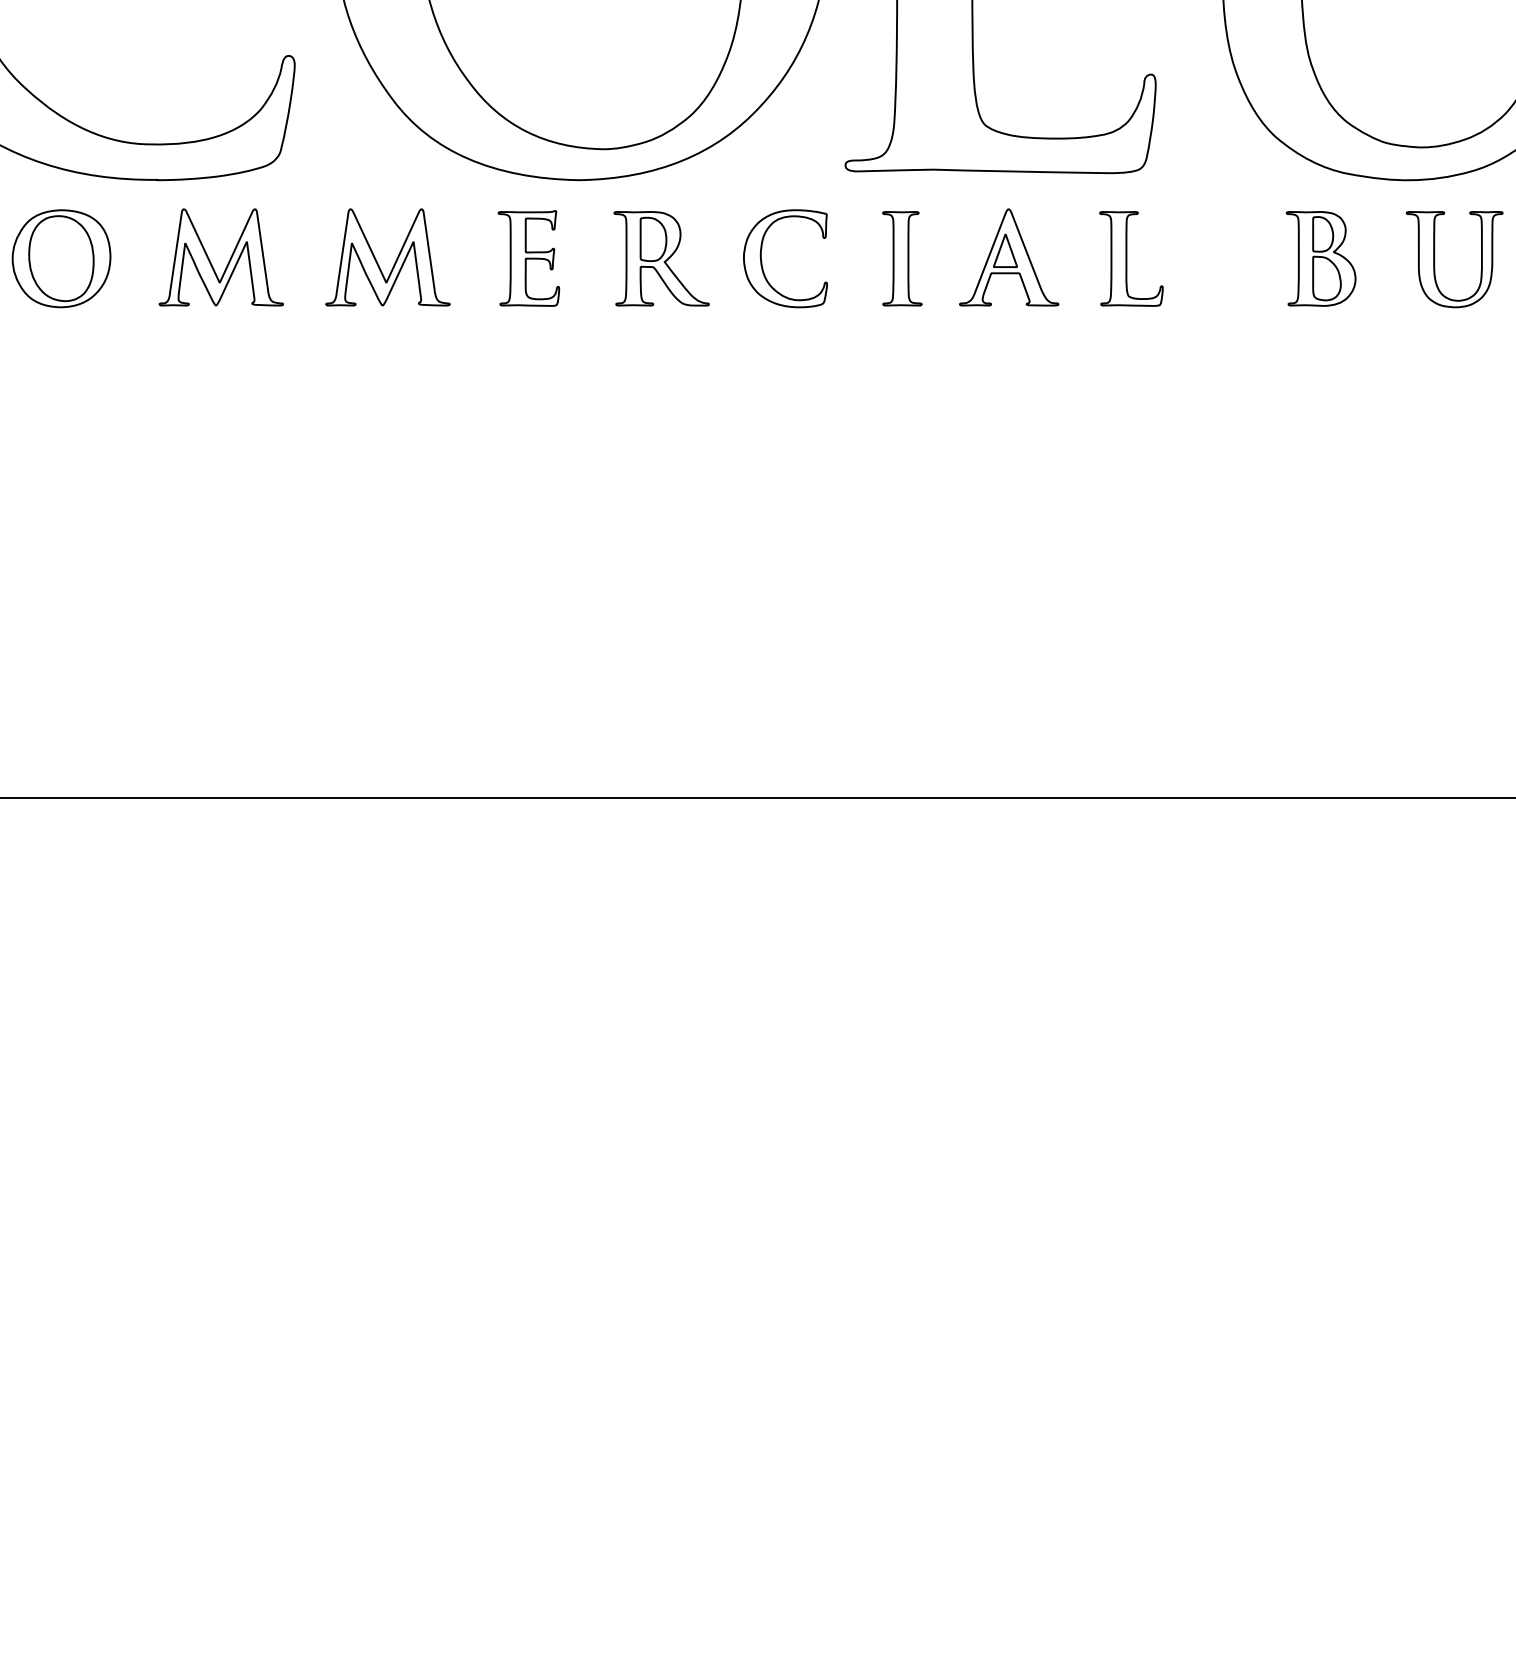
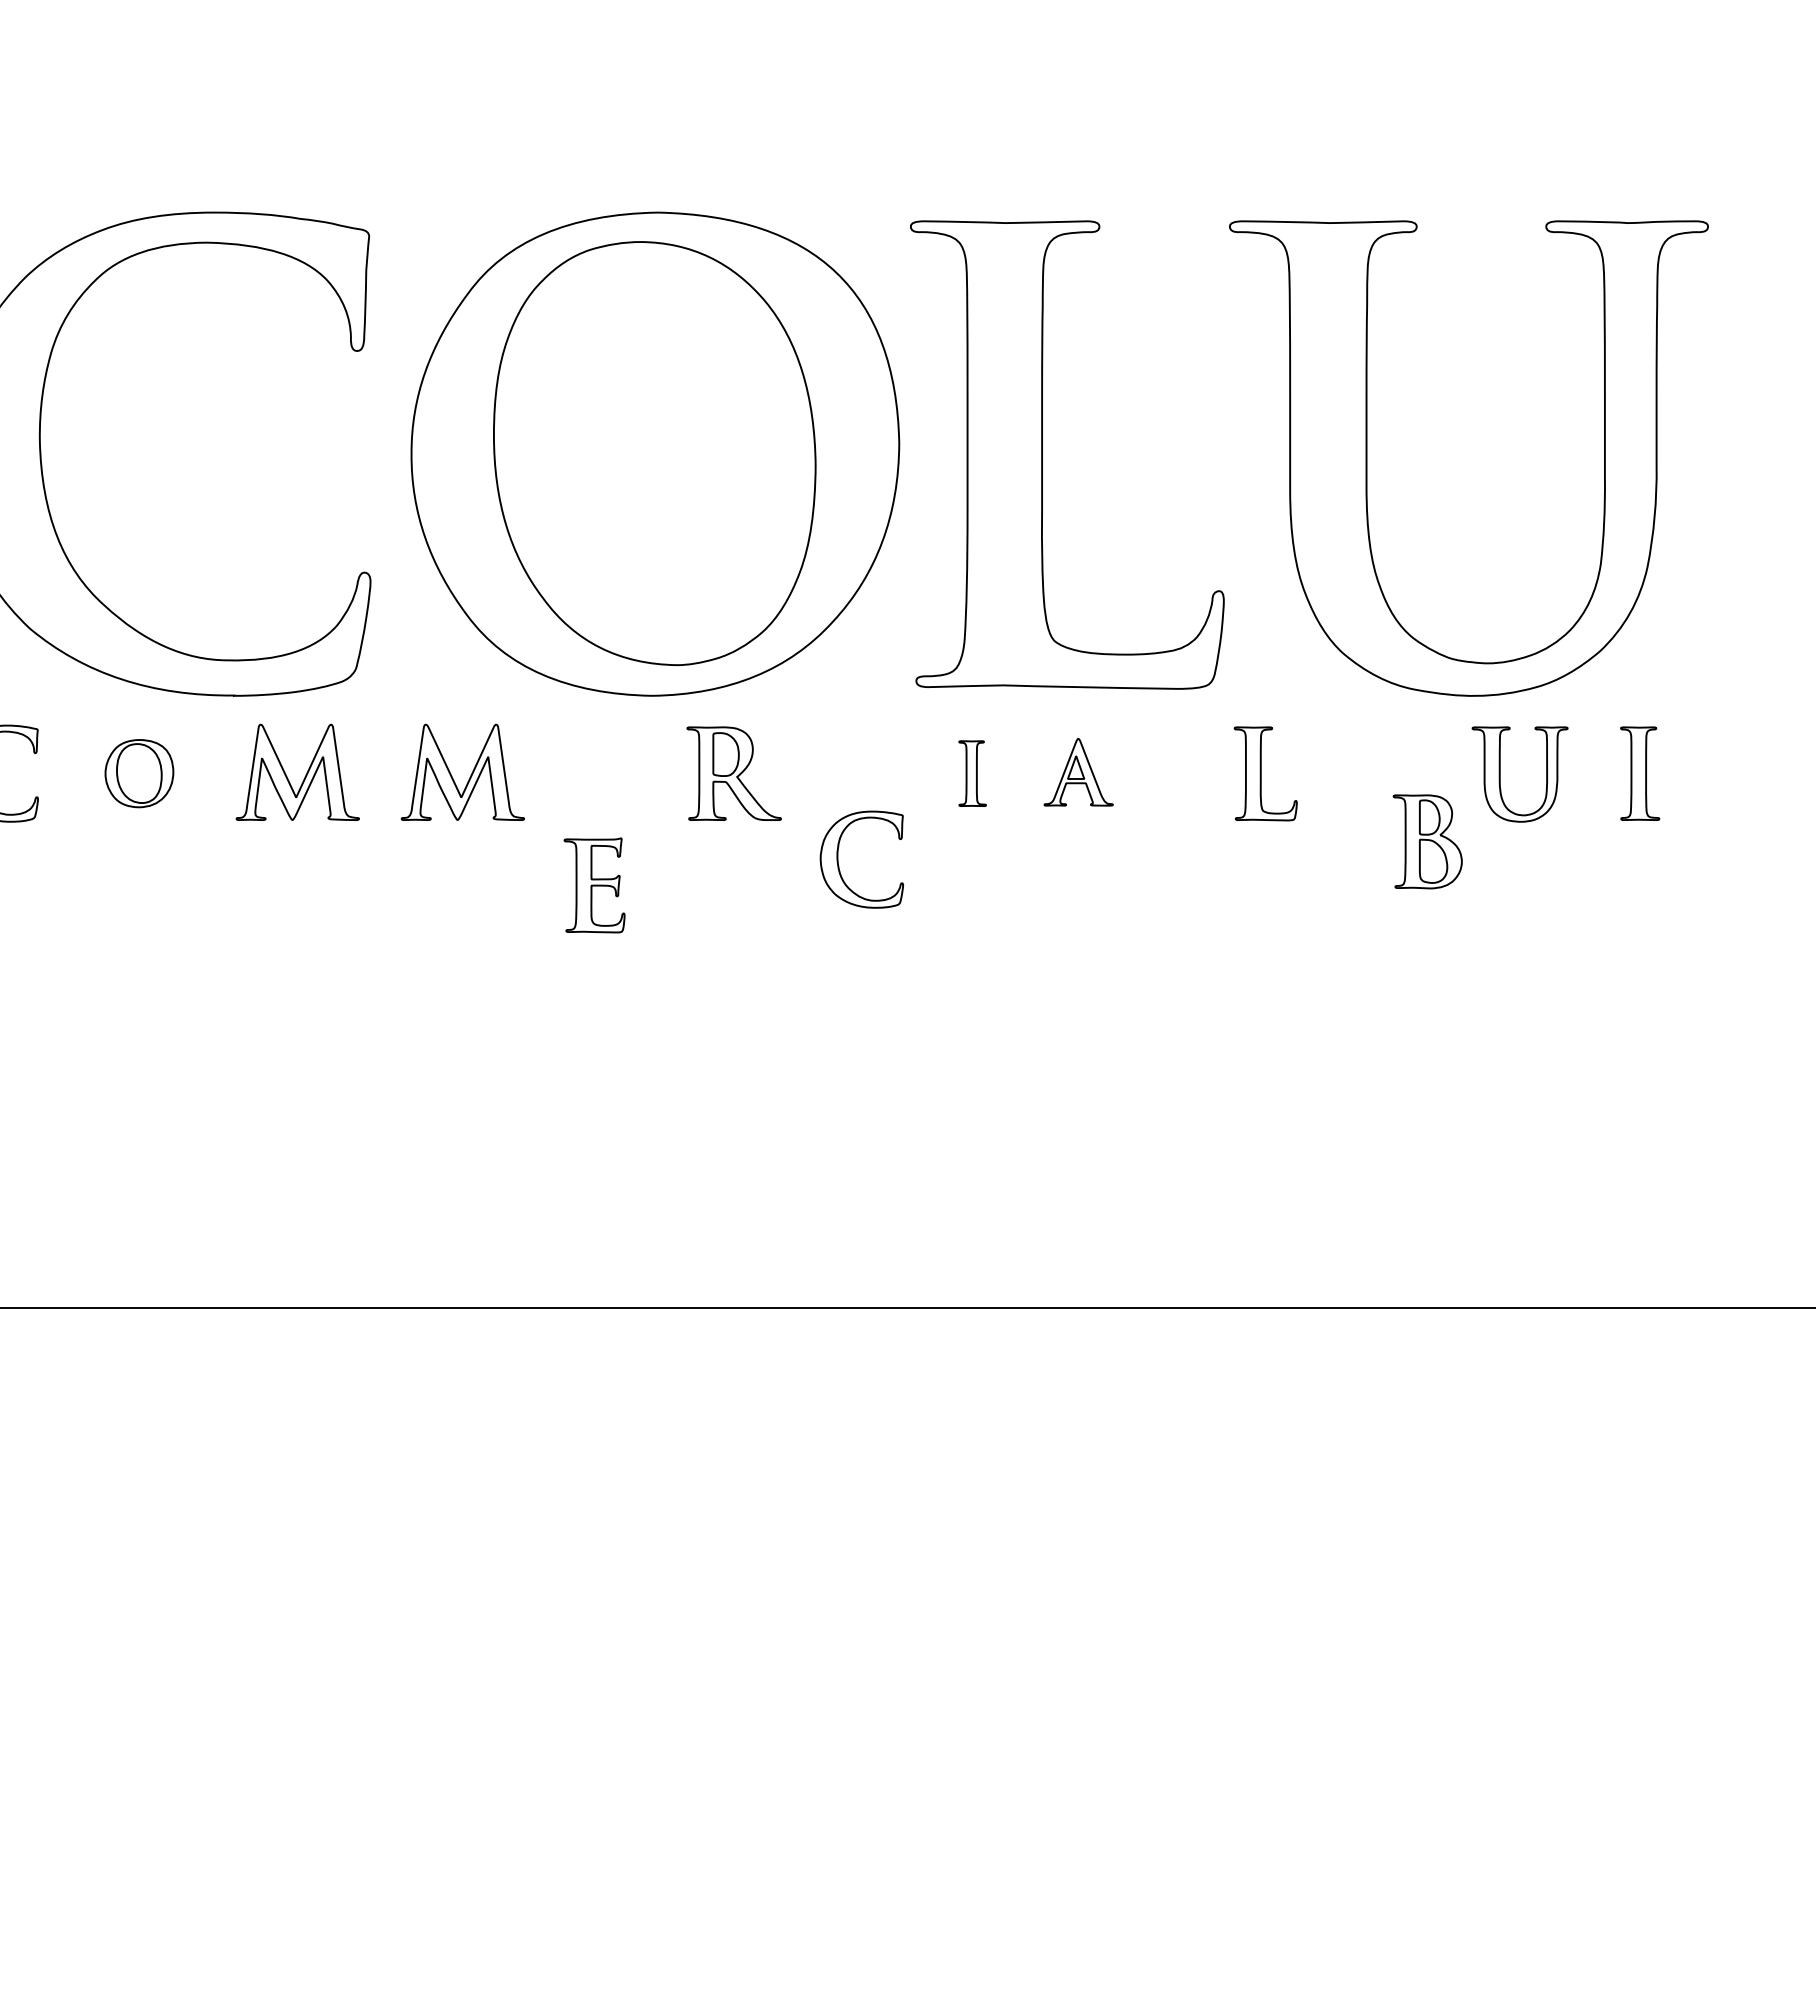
part: (1009, 256) -> (1078, 771), size x0.7
part: (61, 258) -> (139, 773), size x0.7
part: (528, 258) -> (594, 885), moved
part: (902, 258) -> (972, 773), size x0.7
part: (1131, 258) -> (1265, 773), moved
part: (1320, 258) -> (1427, 841), moved
part: (762, 264) -> (839, 865), moved

